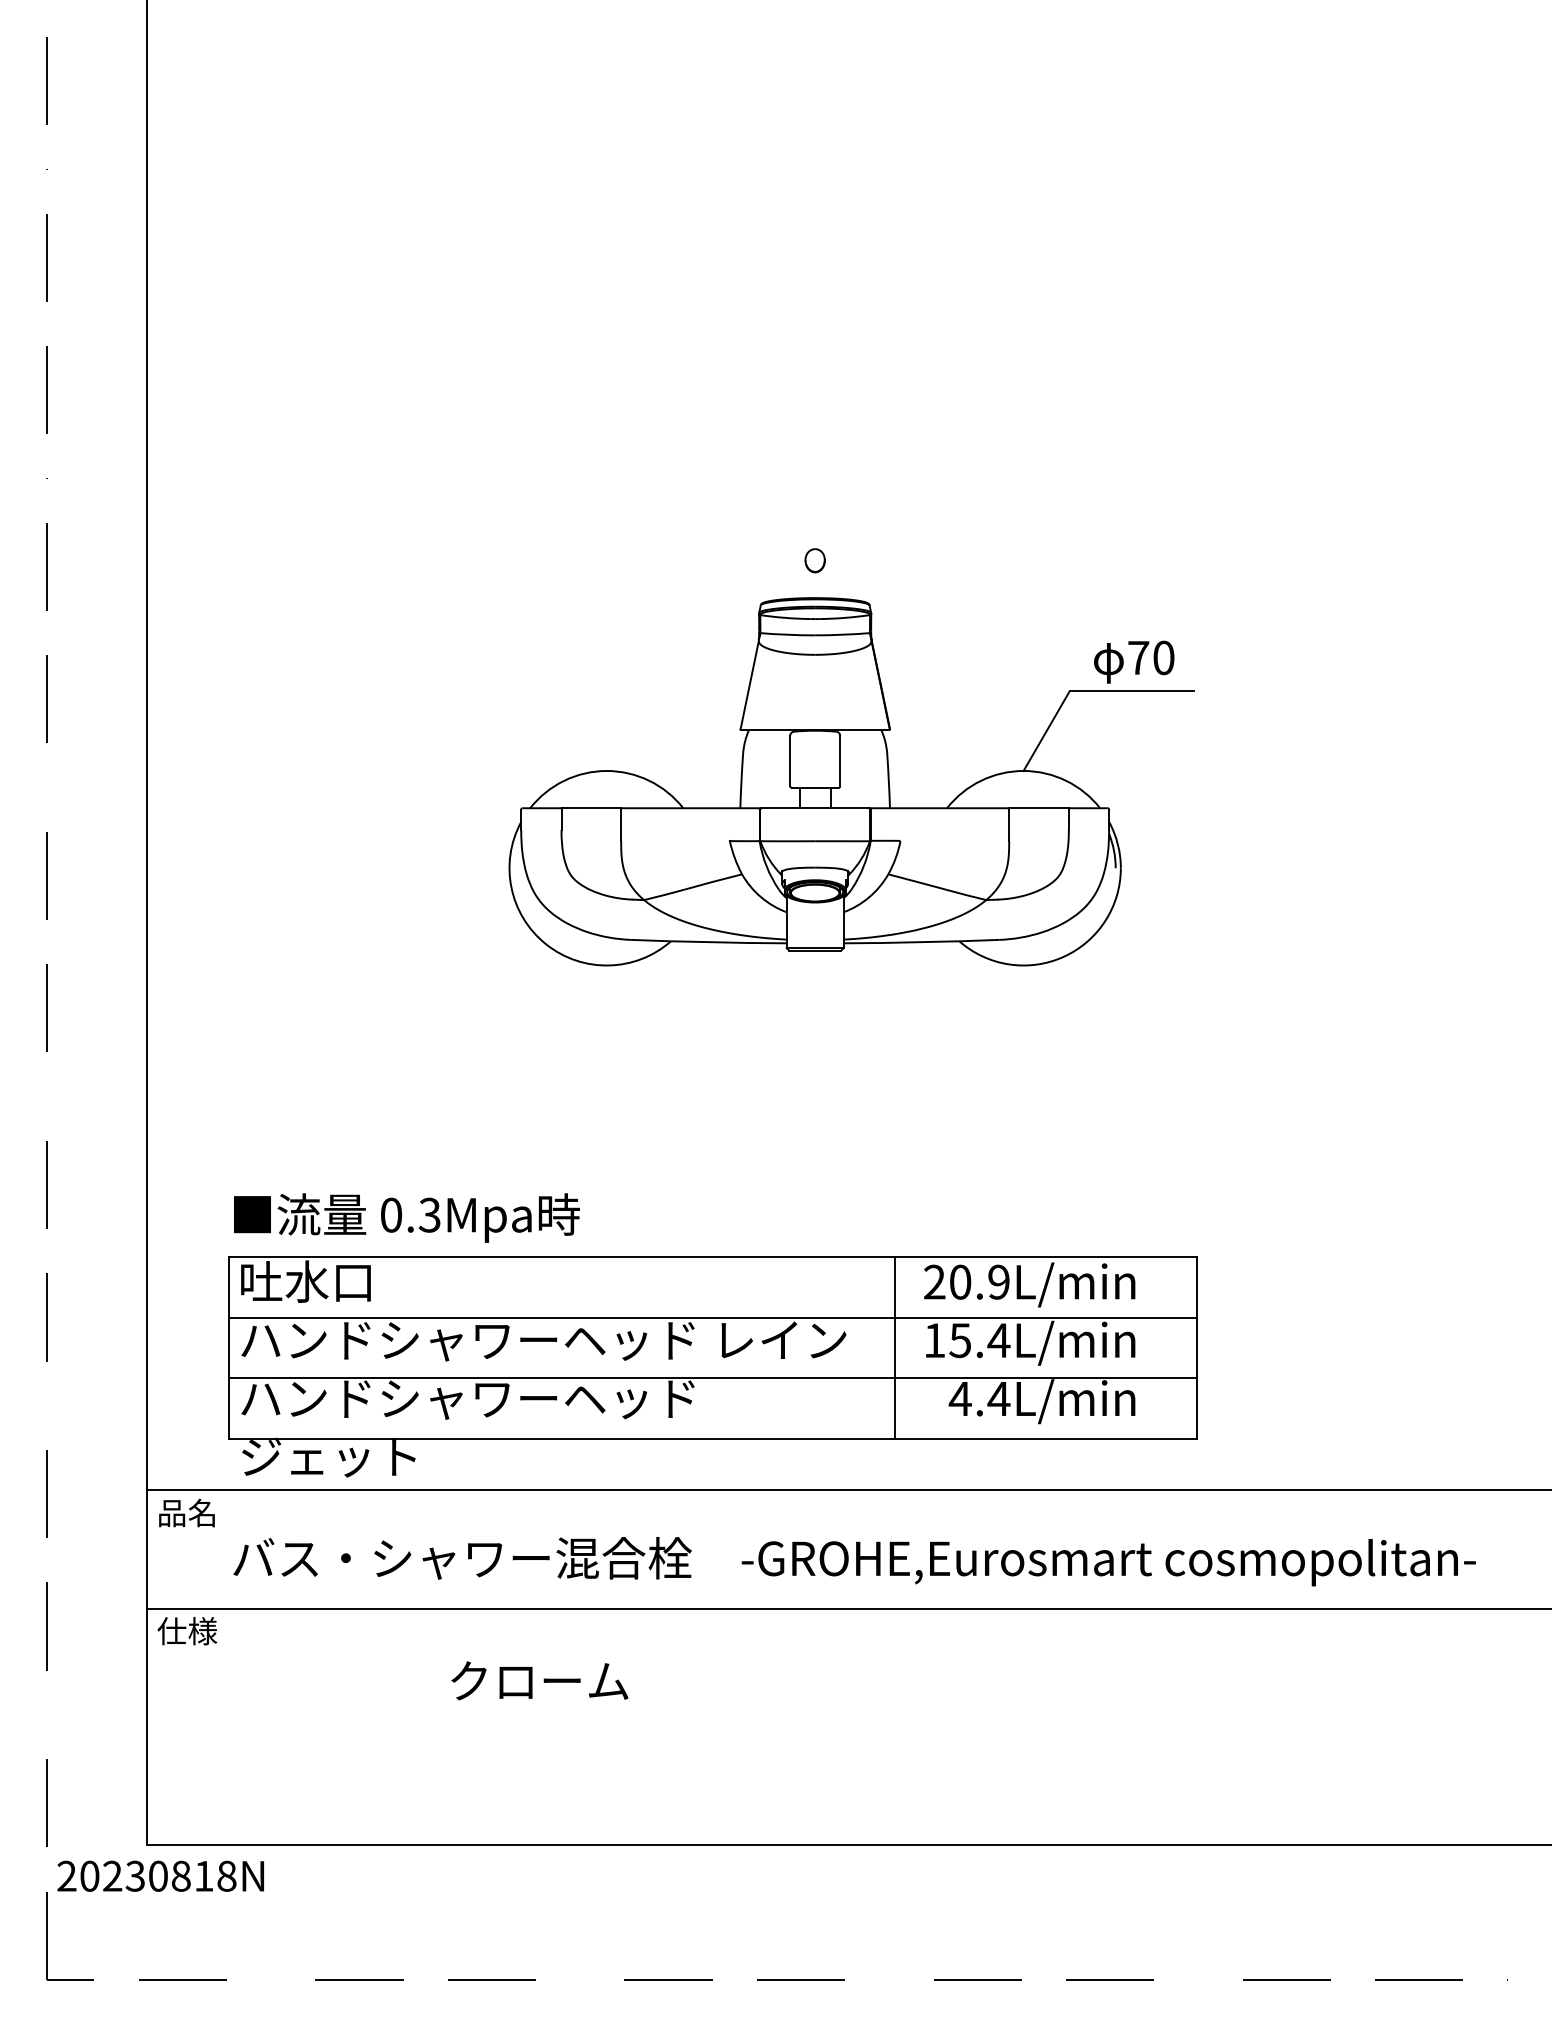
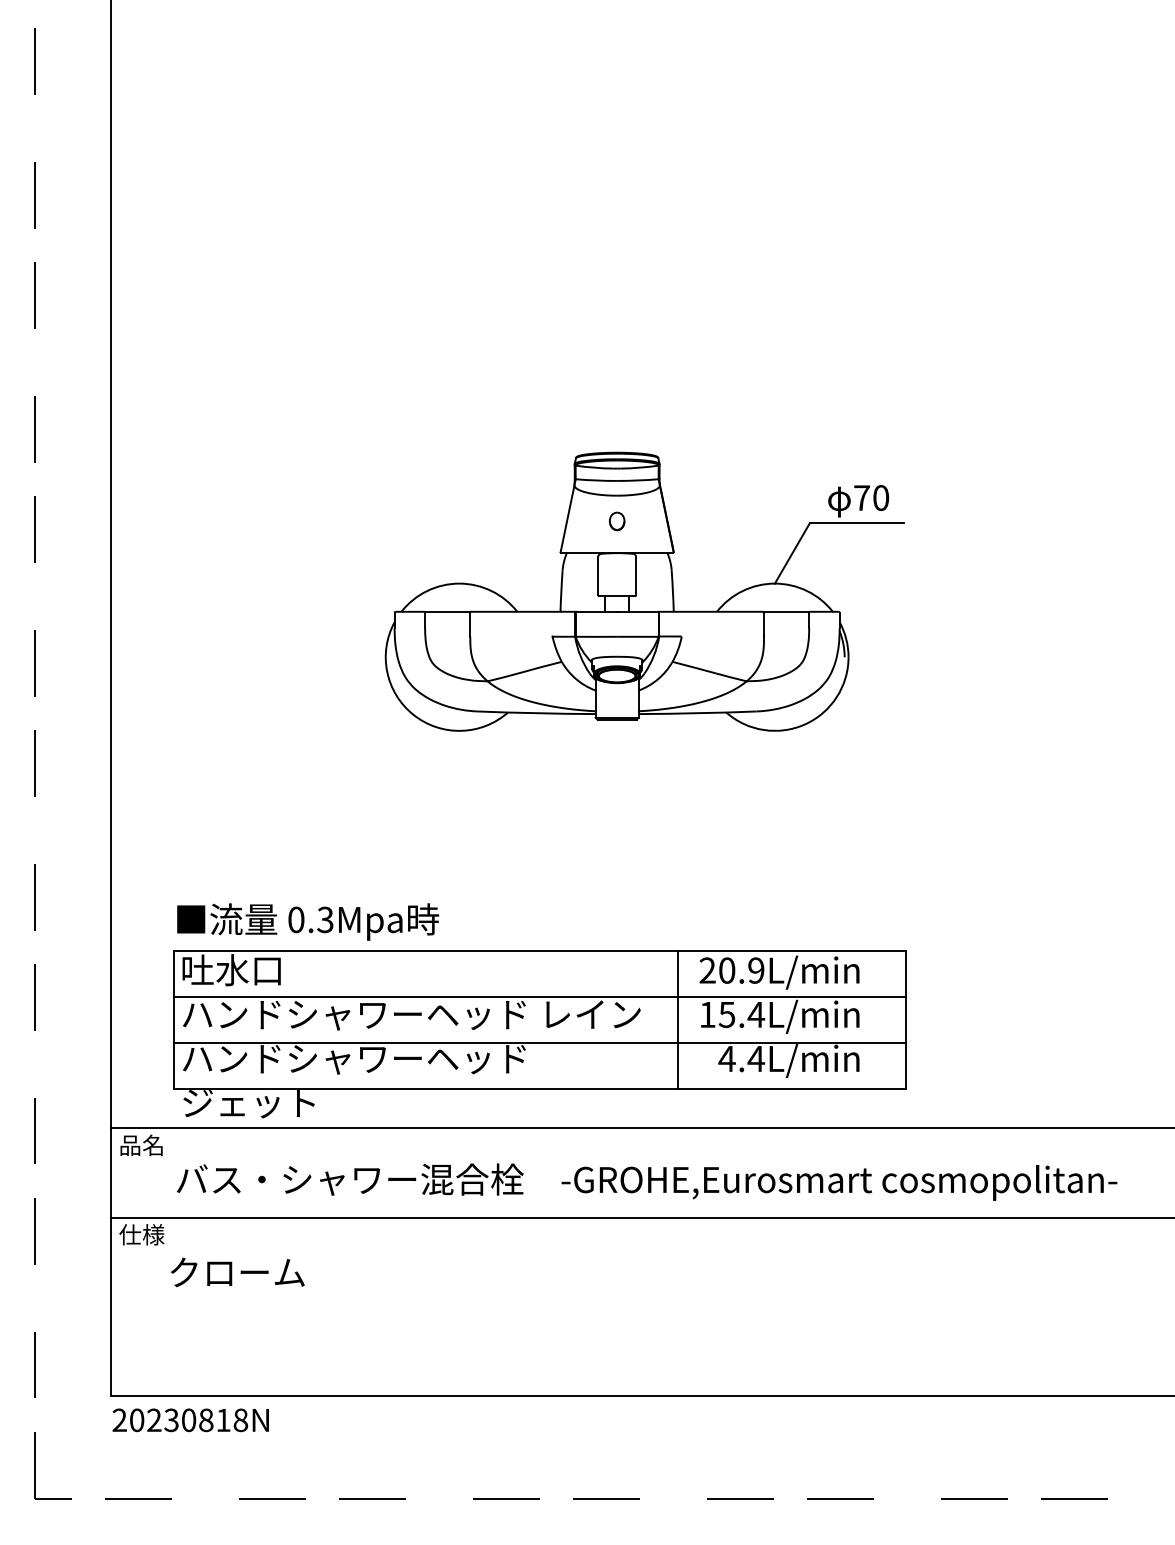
part: (815, 560) -> (617, 521), moved
text: (539, 1681) -> (237, 1272), moved
text: (160, 1876) -> (190, 1420), moved

